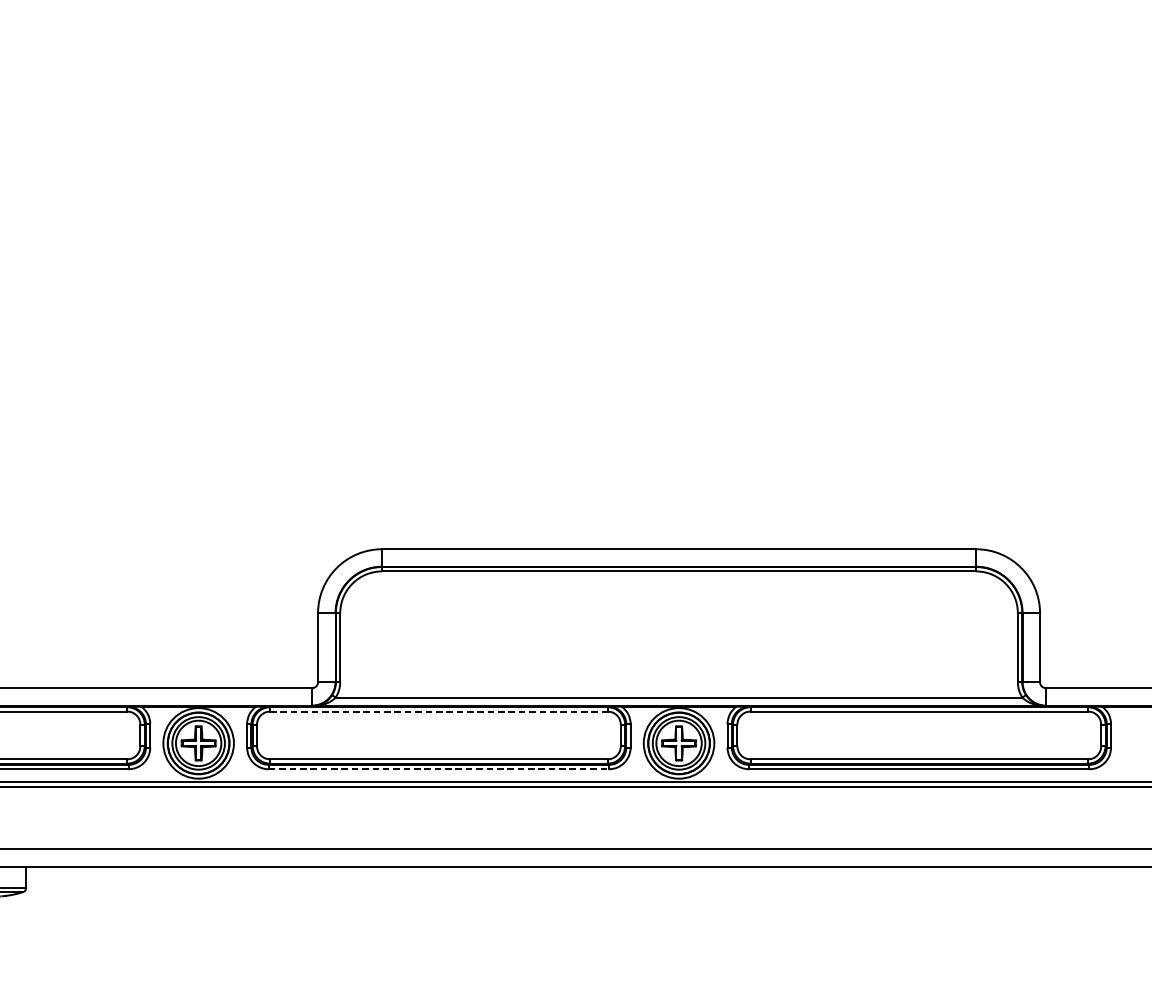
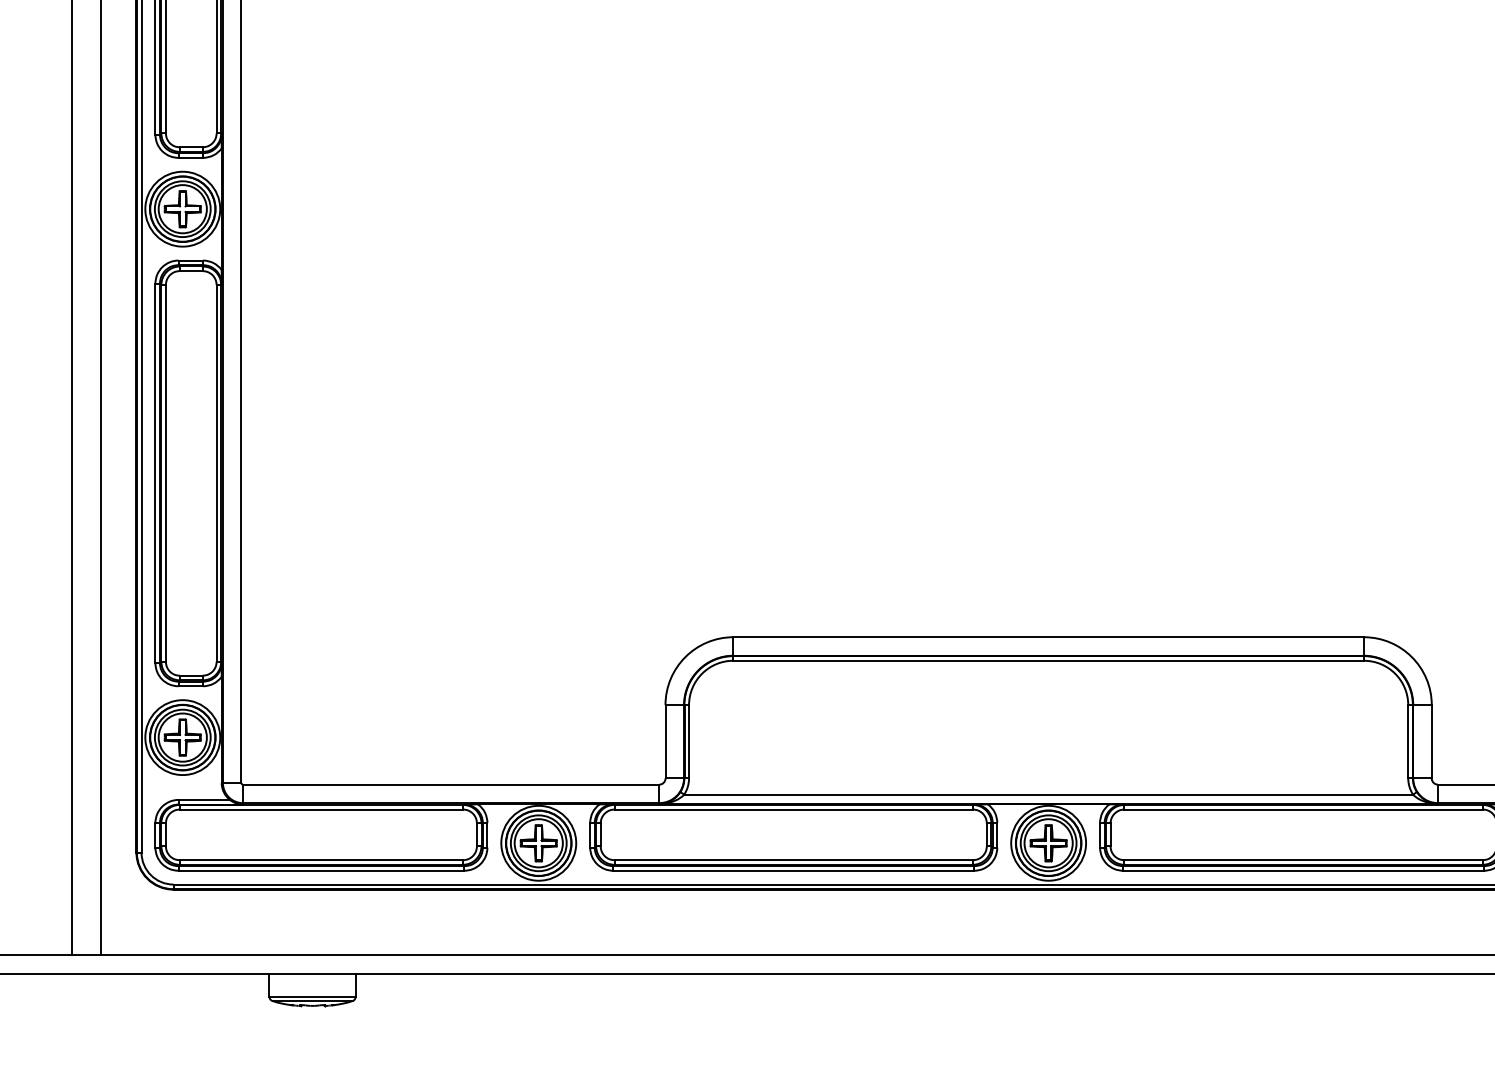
line: (439, 711) -> (794, 809), dashed -> solid
line: (439, 769) -> (794, 870), dashed -> solid

